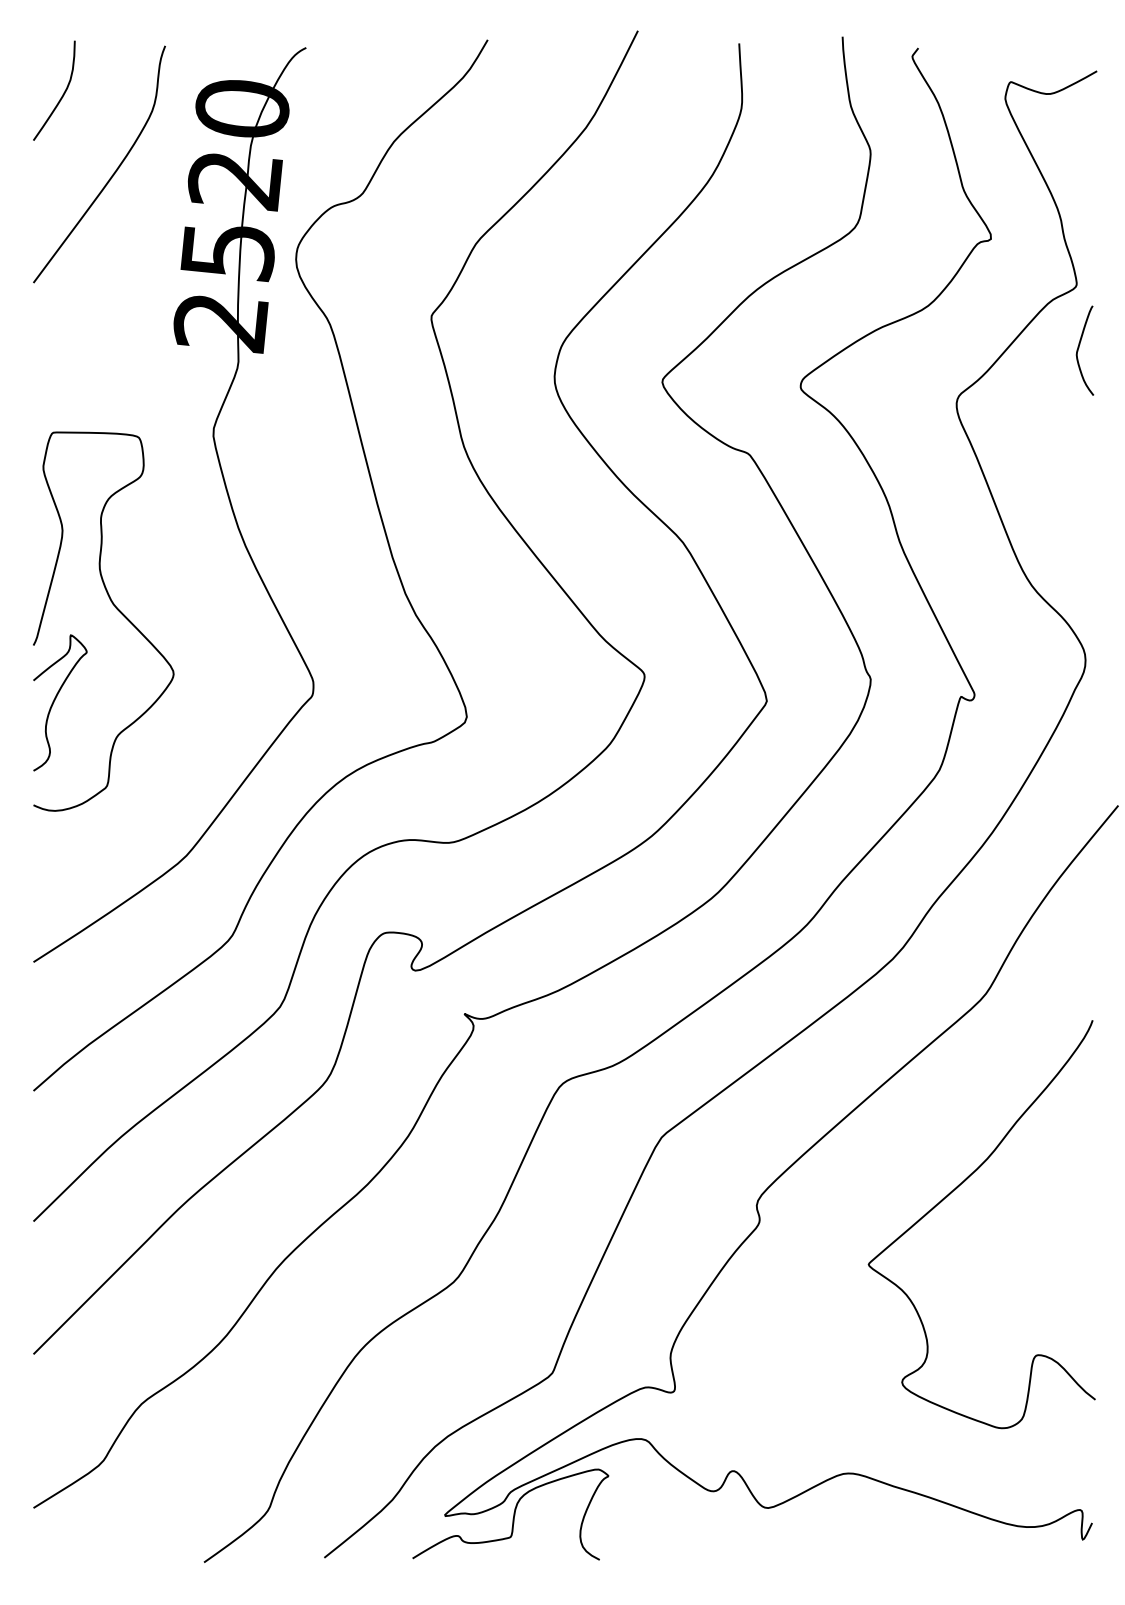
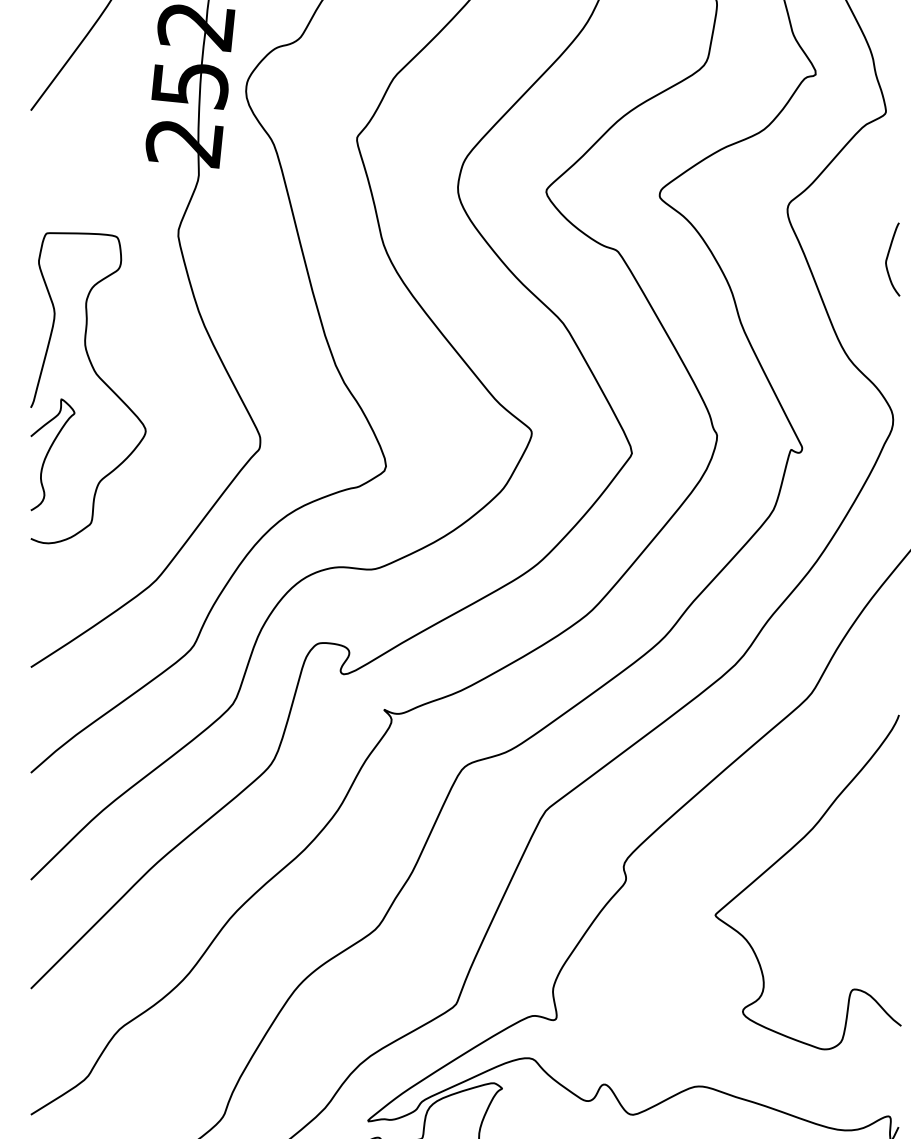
curve: (1079, 348) -> (888, 257), moved

